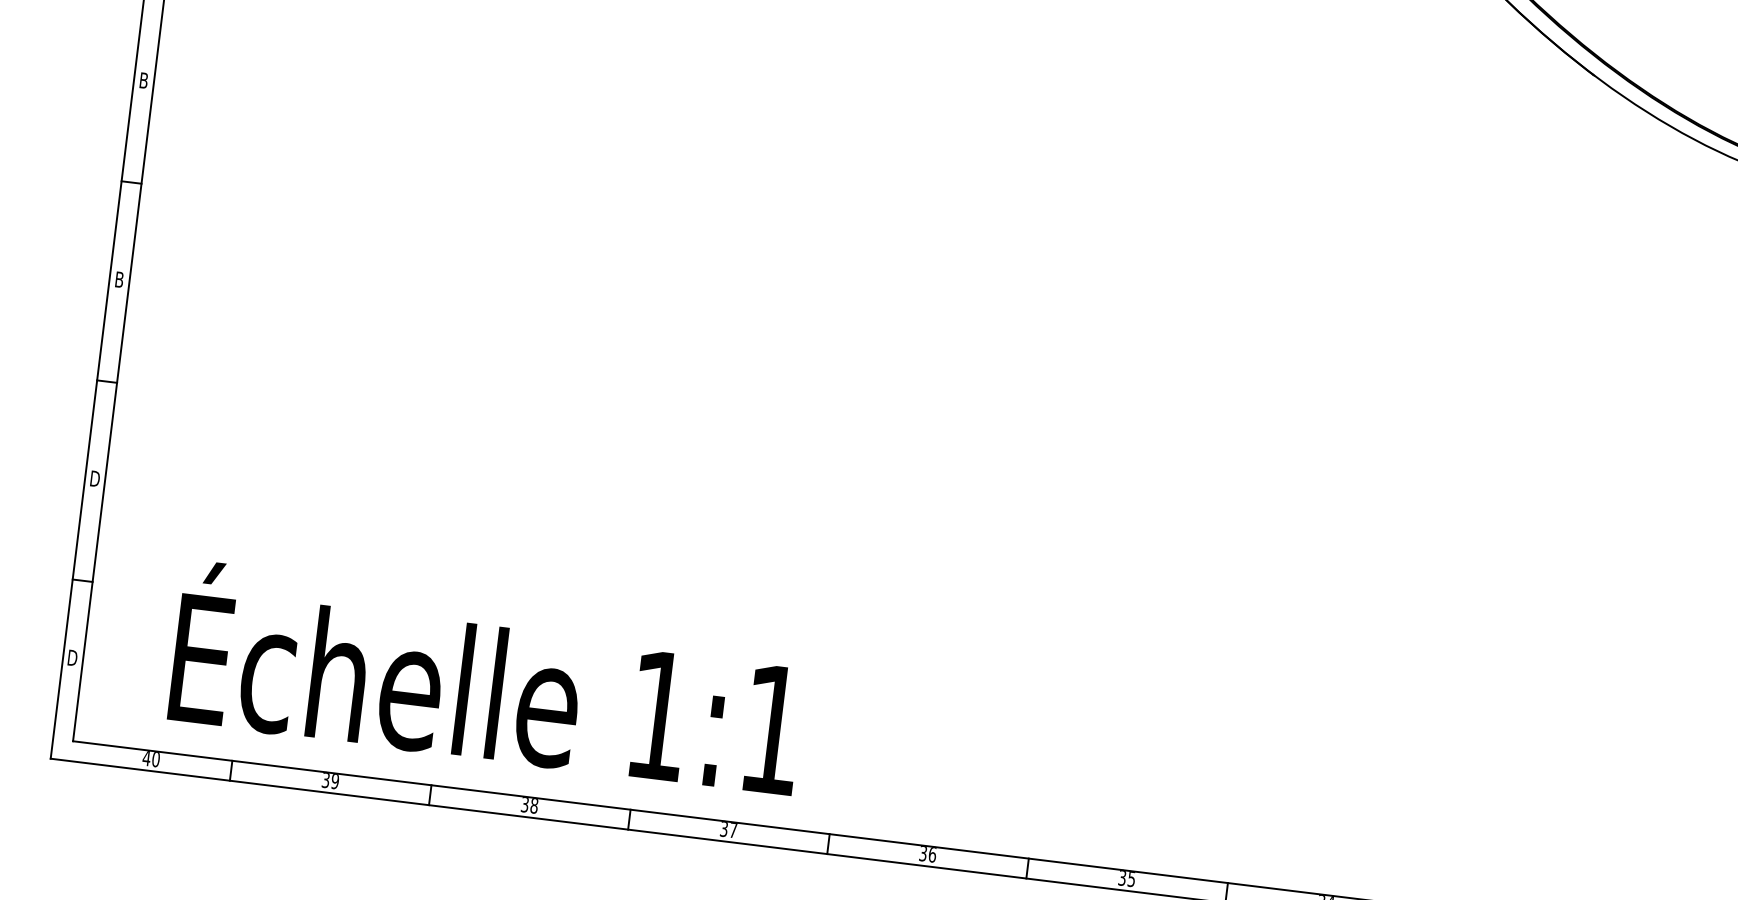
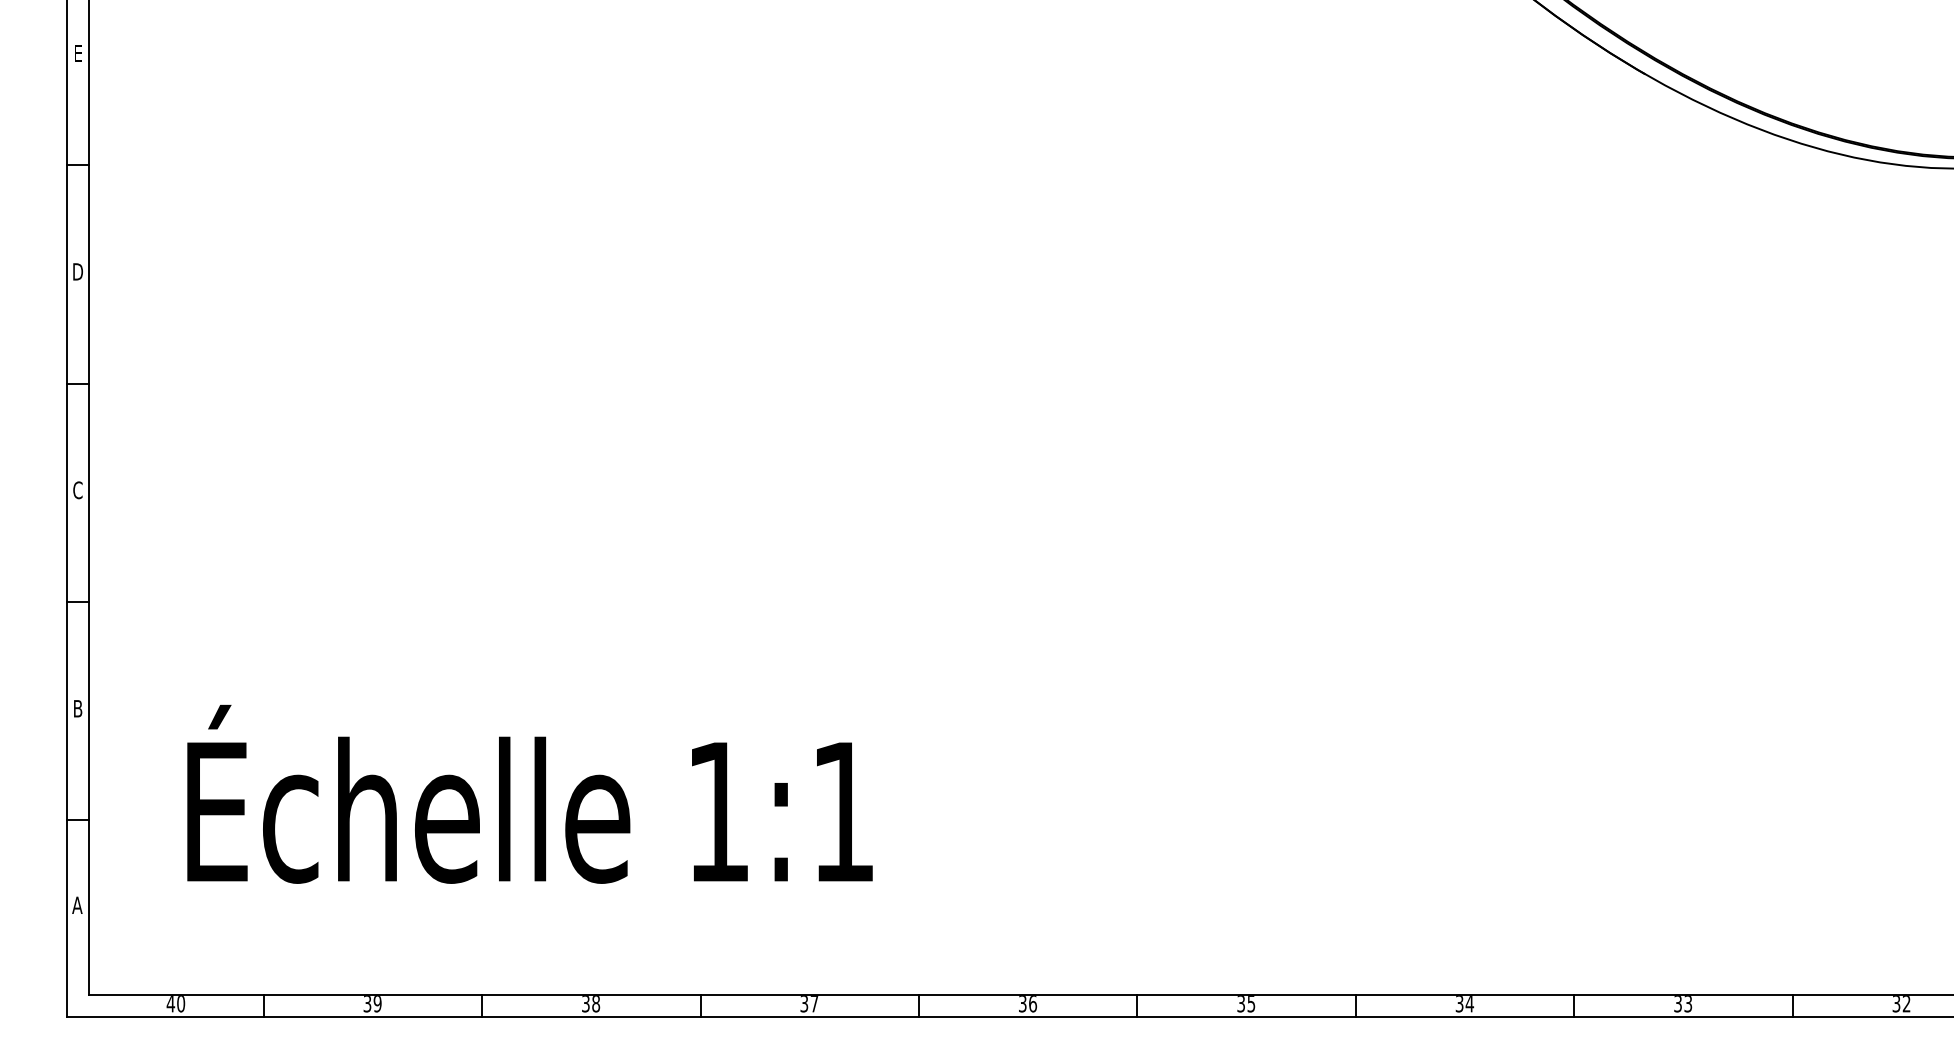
text: (143, 80) -> (77, 271), B -> D
text: (119, 279) -> (77, 490), B -> C
text: (95, 478) -> (78, 708), D -> B
text: (72, 657) -> (77, 904), D -> A
text: (488, 677) -> (529, 793), moved

